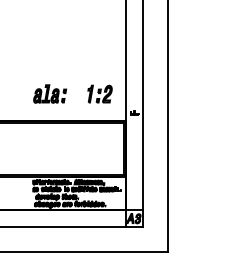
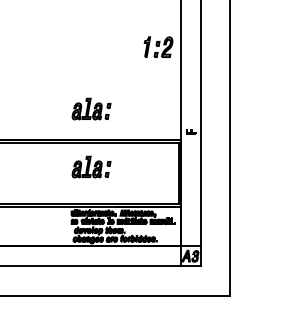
part: (100, 93) -> (158, 46), moved
part: (50, 142) -> (91, 166), added

